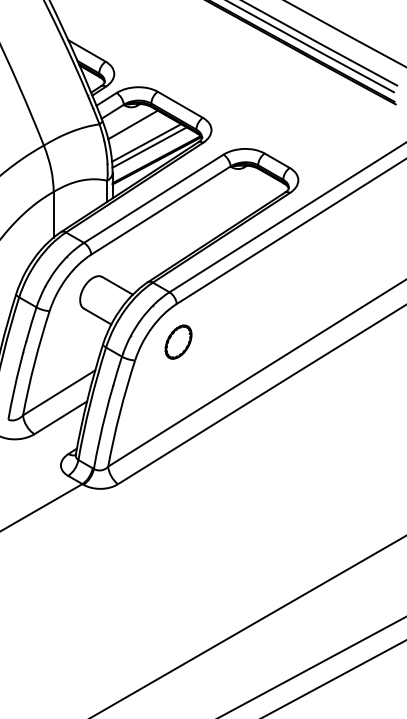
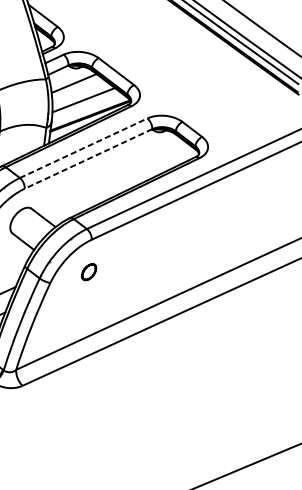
line: (149, 147) -> (85, 104), removed
line: (154, 198) -> (84, 148), solid -> dashed
line: (160, 210) -> (88, 158), solid -> dashed
part: (178, 341) -> (89, 271), size x0.6

